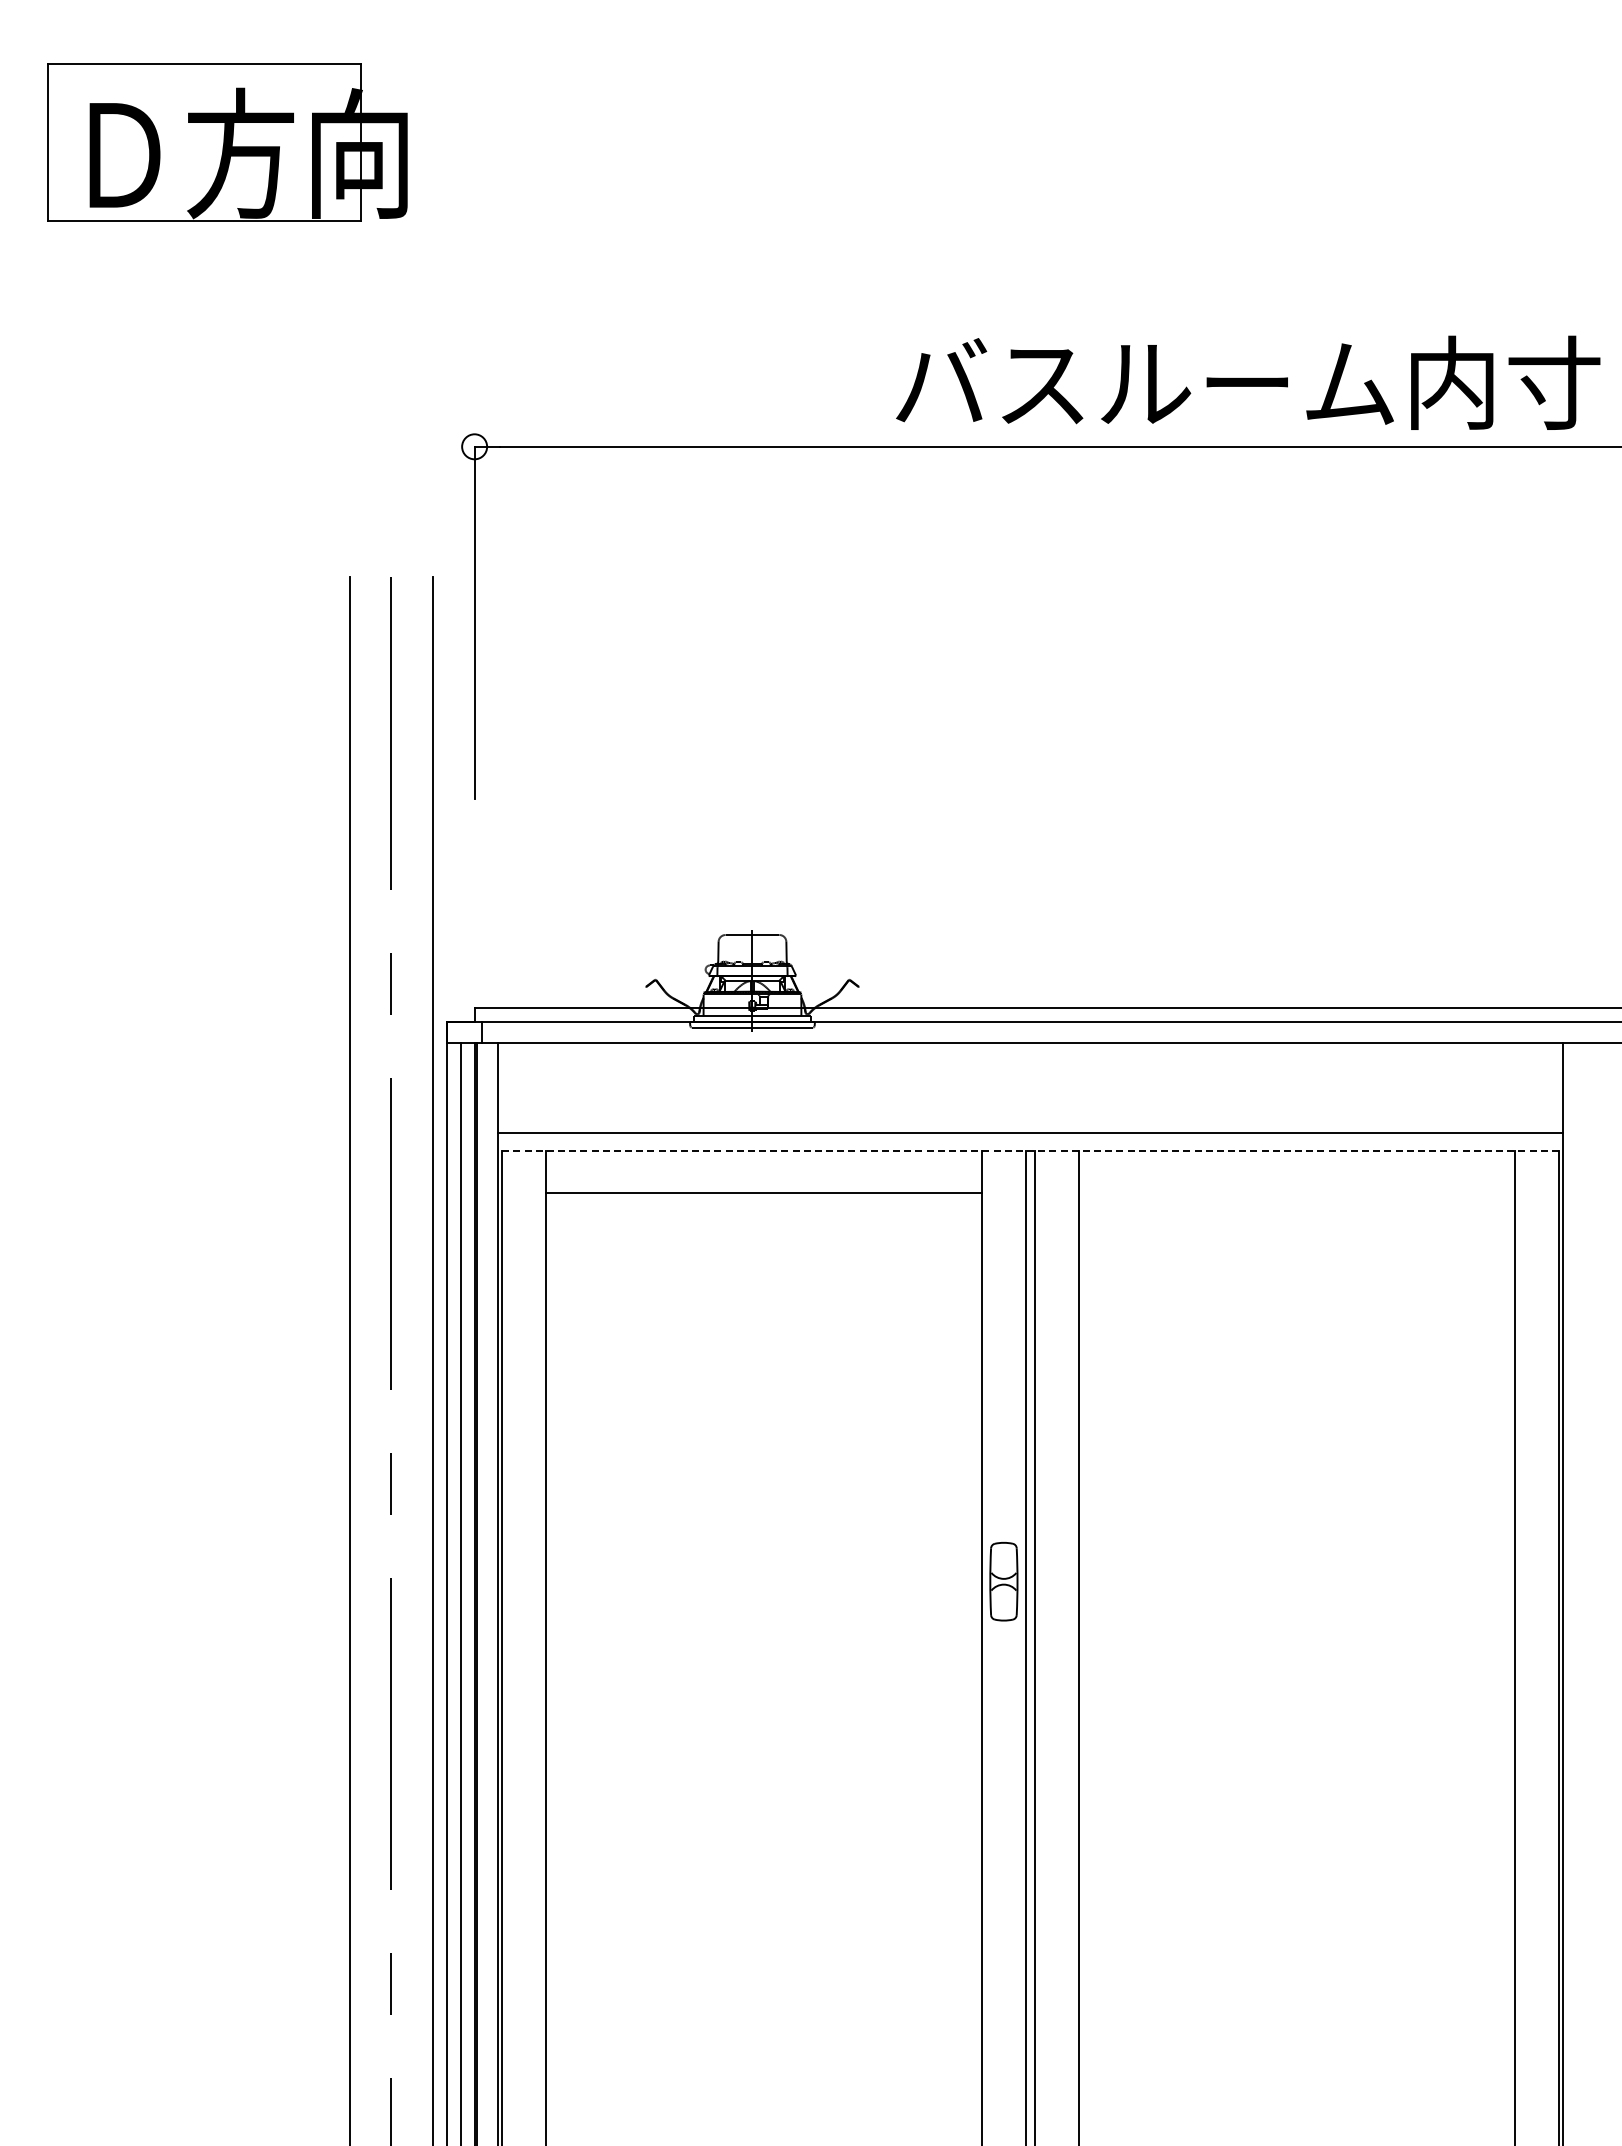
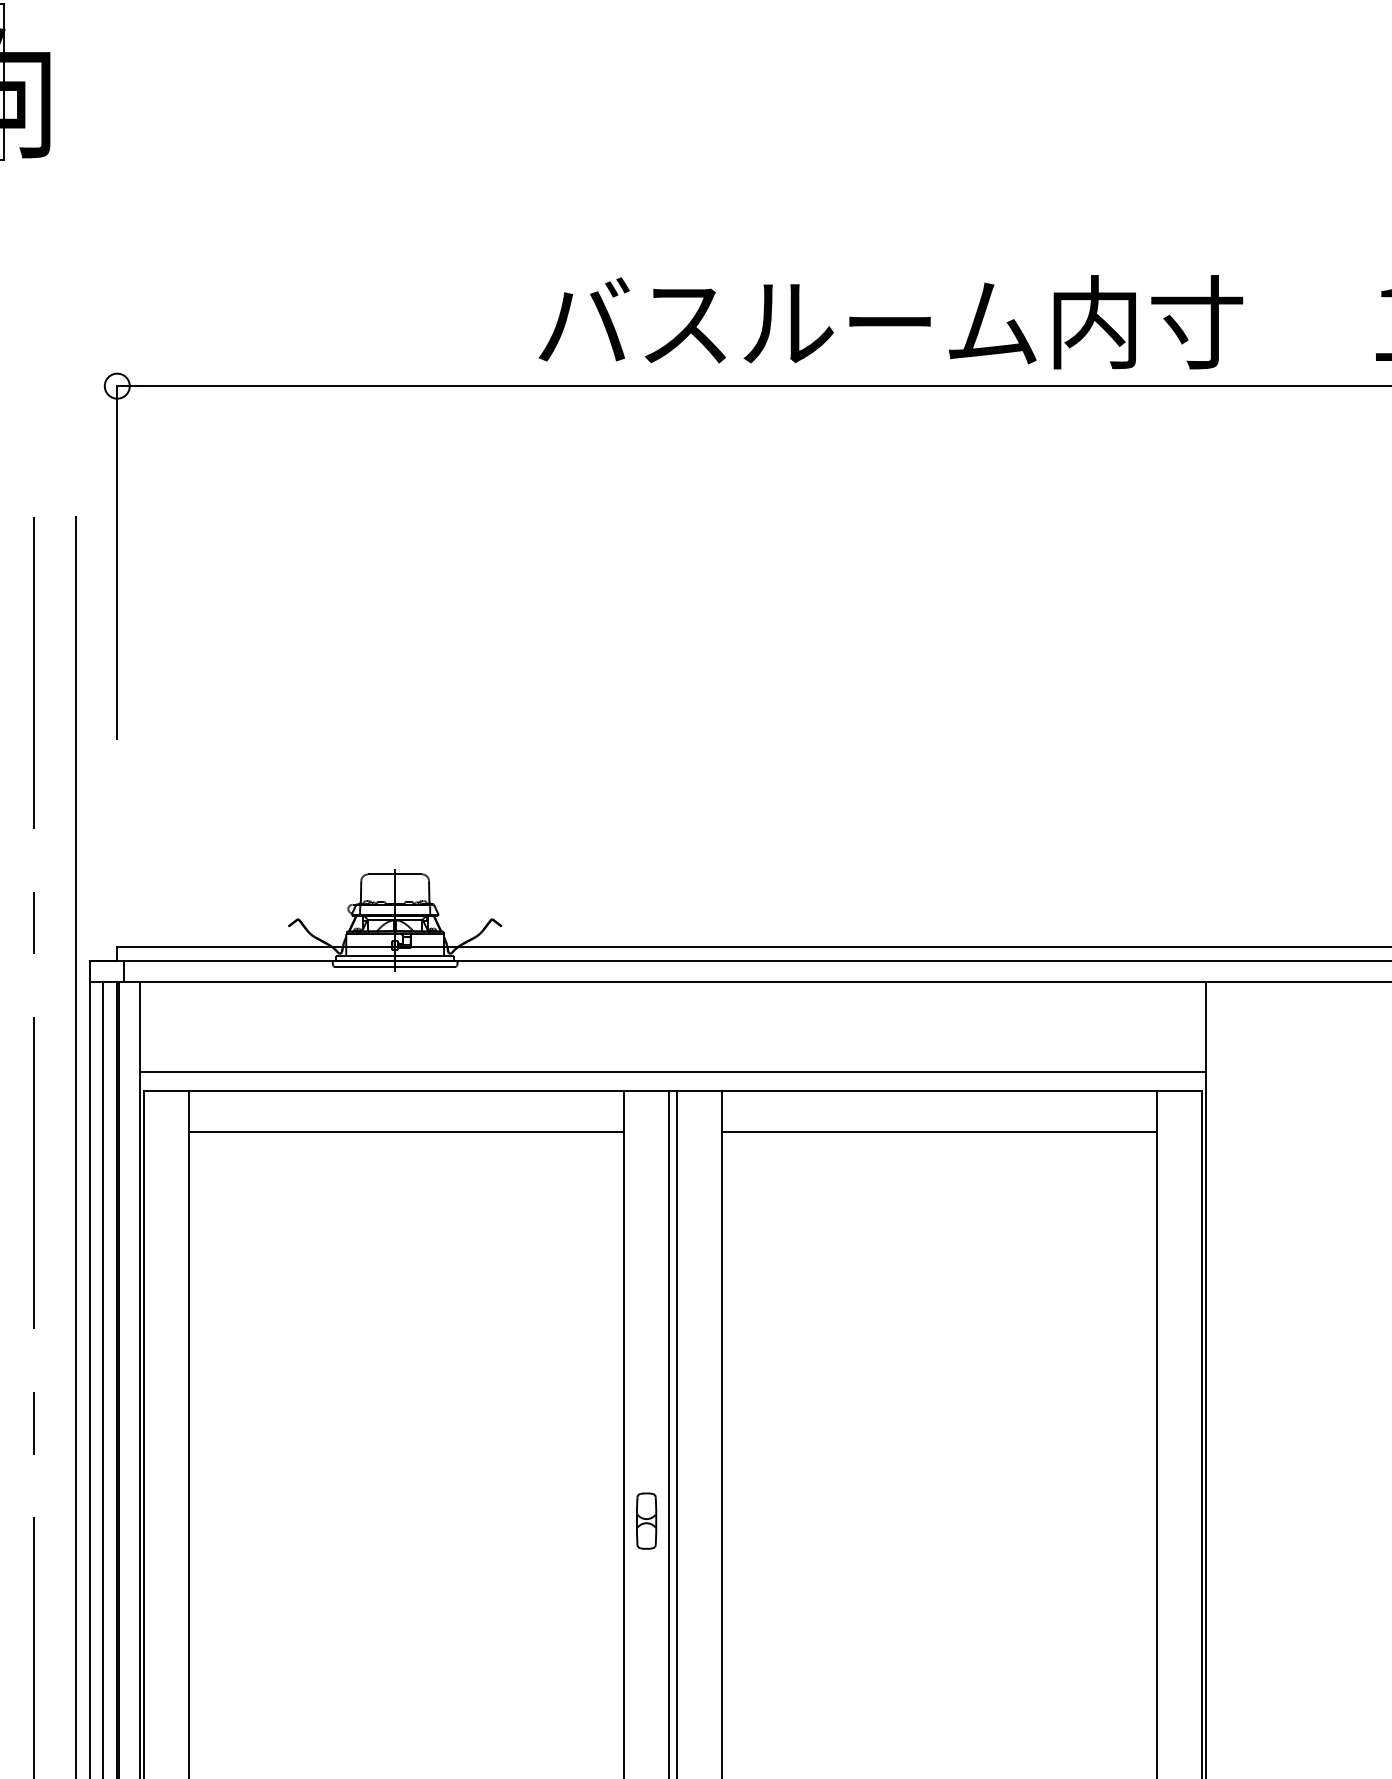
line: (1030, 1151) -> (673, 1090), dashed -> solid
line: (1296, 1192) -> (939, 1131), added
part: (1003, 1581) -> (646, 1520), size x0.71

